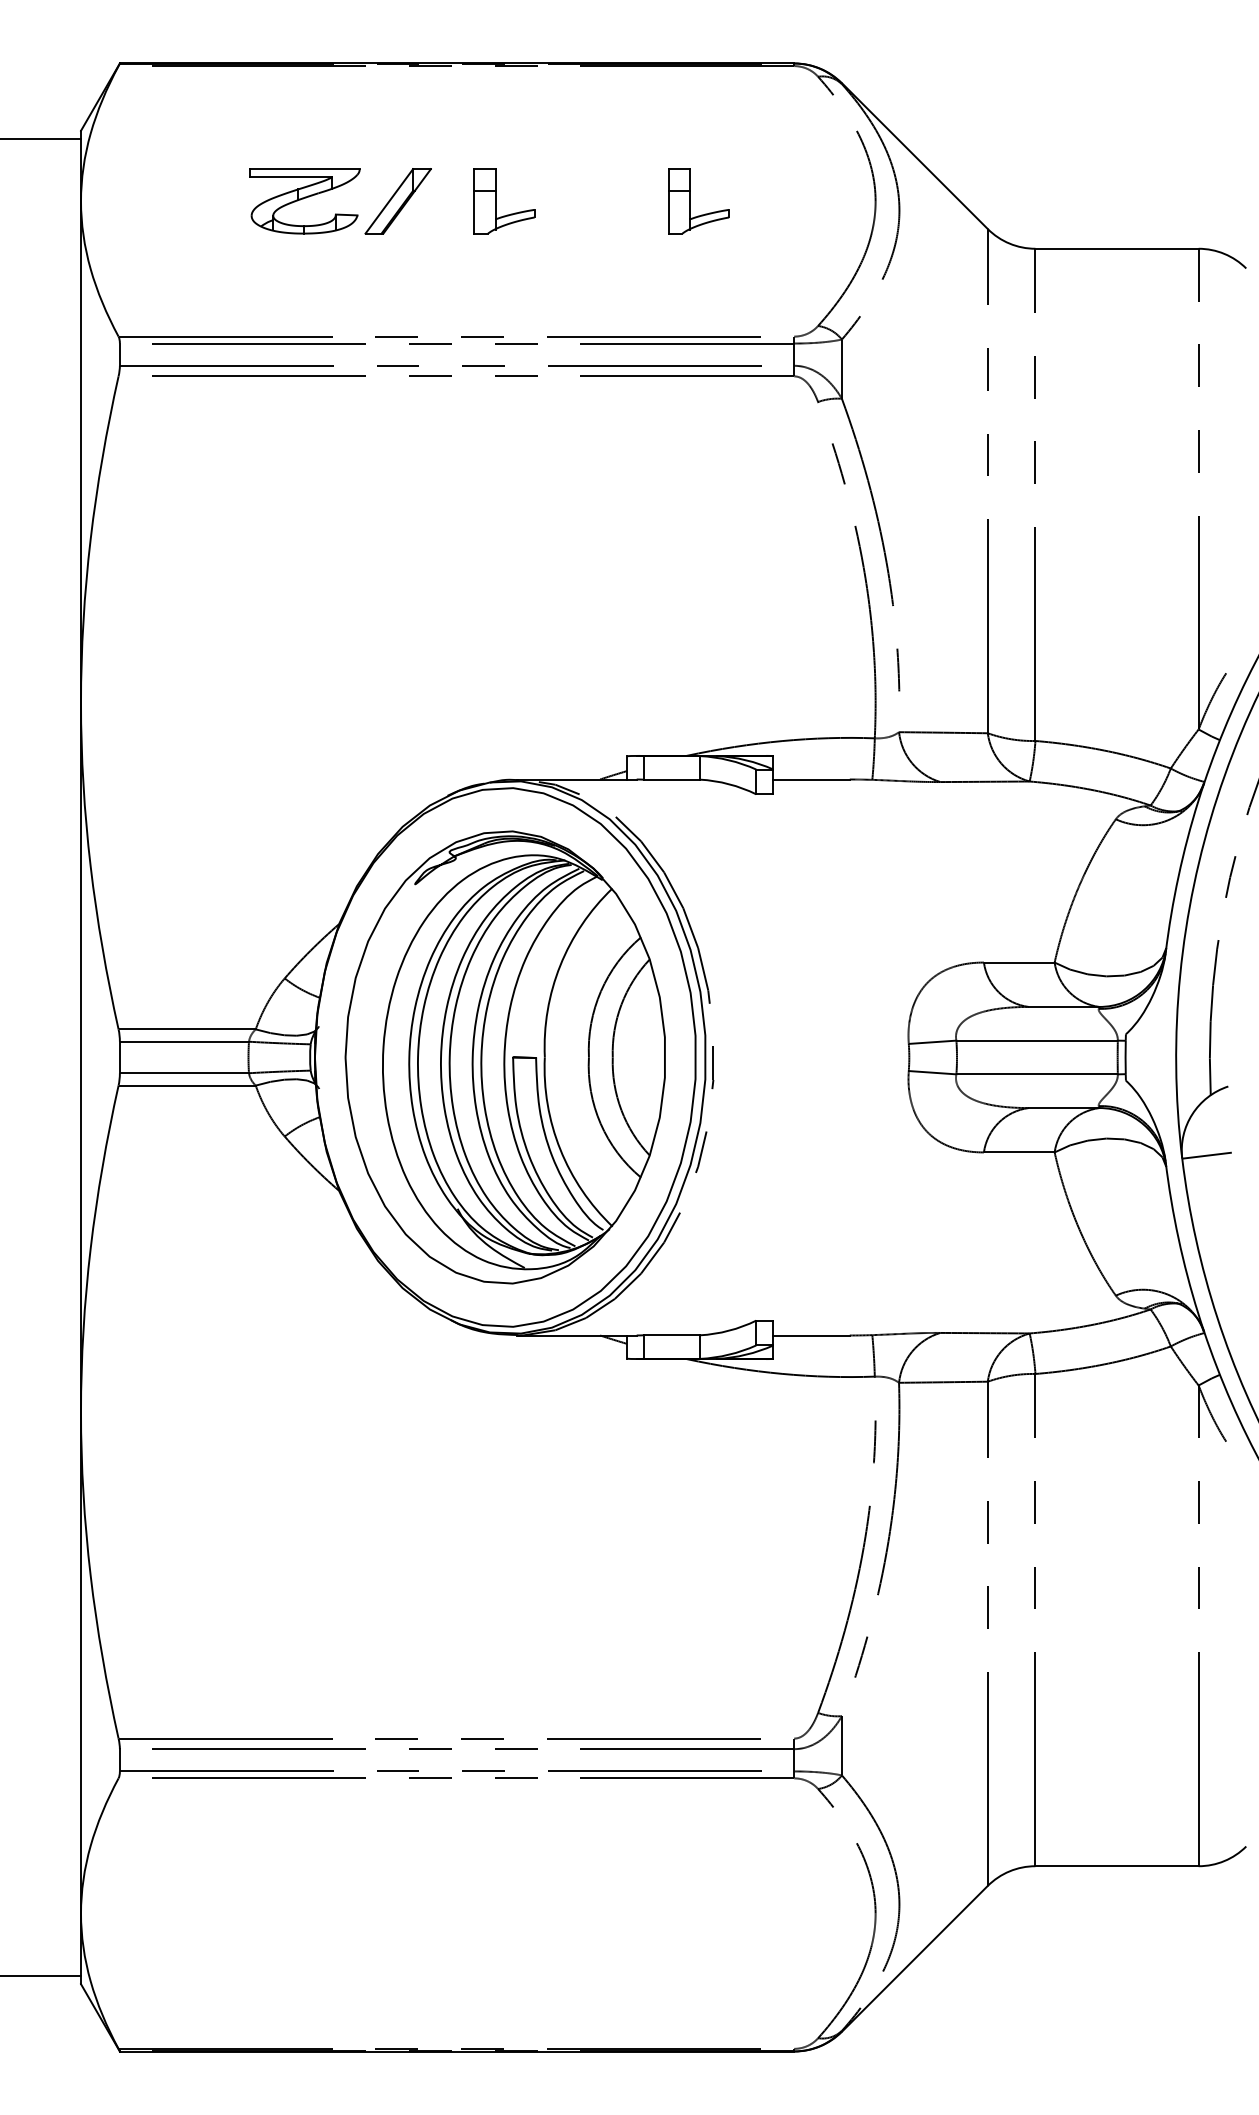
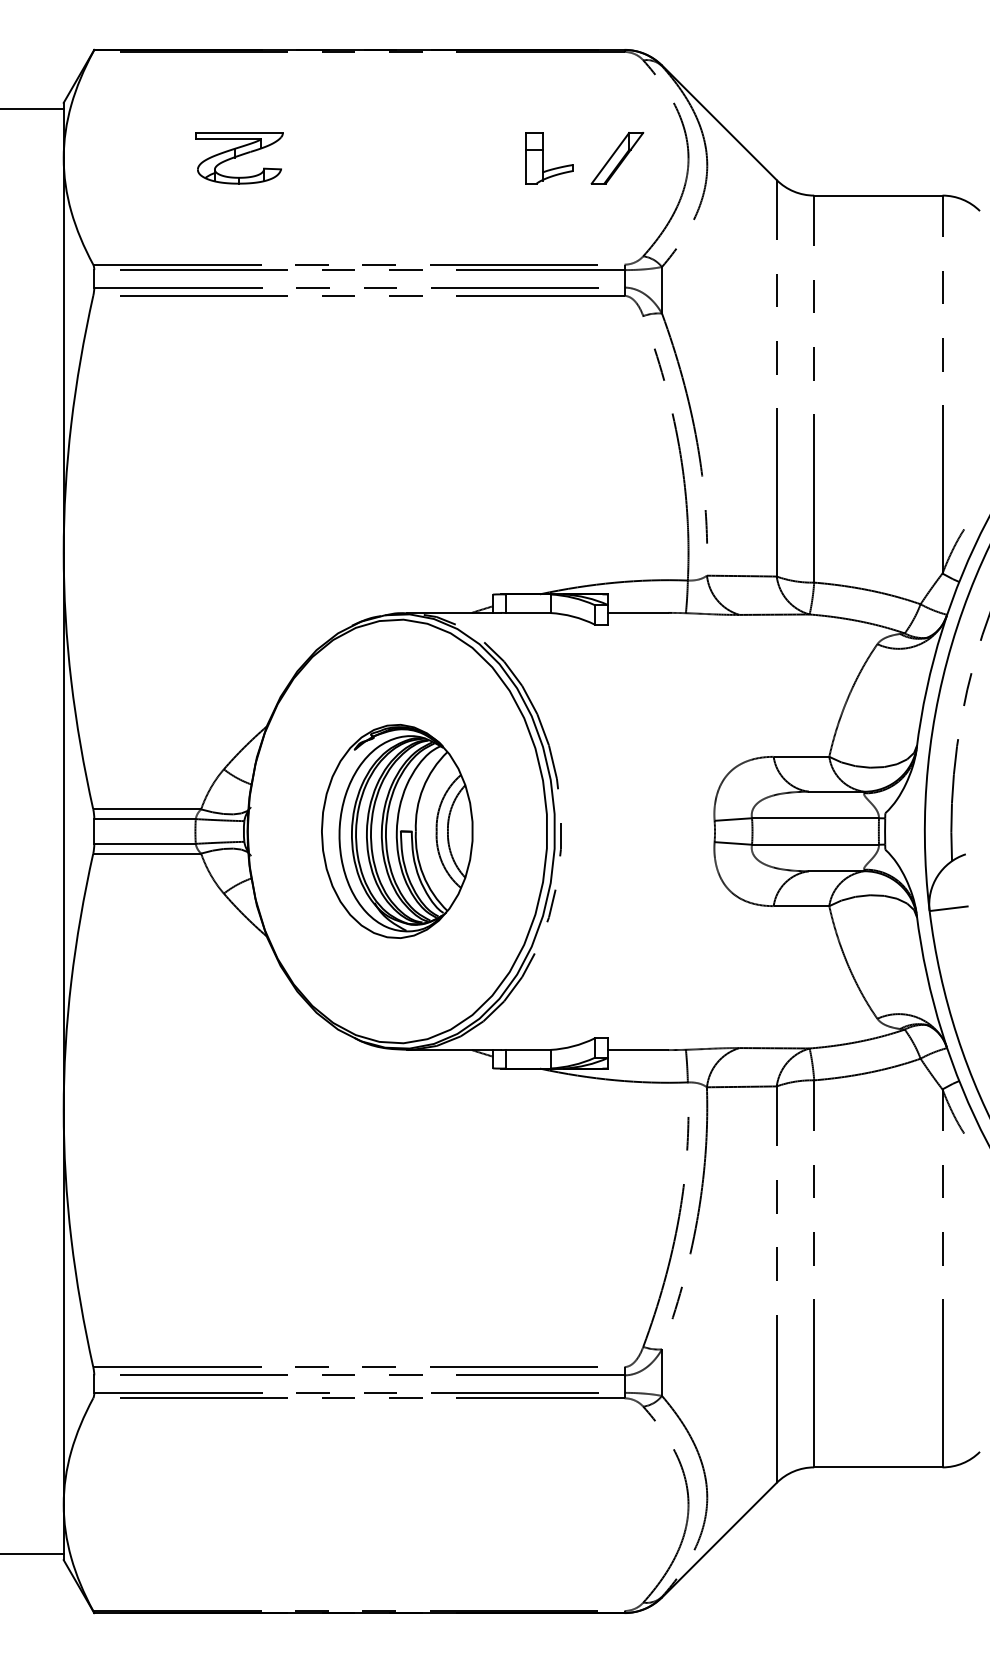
part: (397, 201) -> (616, 158), moved
part: (496, 201) -> (390, 158), removed
part: (504, 1057) -> (396, 831), size x0.6

